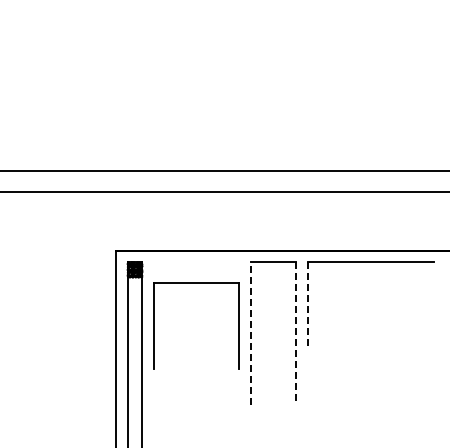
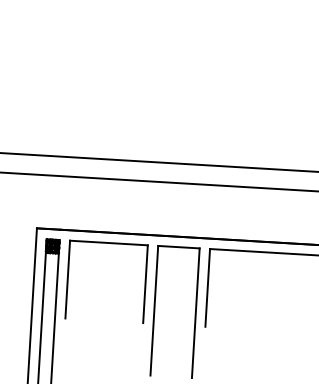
part: (196, 283) -> (108, 243), moved
line: (307, 305) -> (207, 288), dashed -> solid
line: (250, 333) -> (154, 310), dashed -> solid
line: (296, 334) -> (195, 313), dashed -> solid

